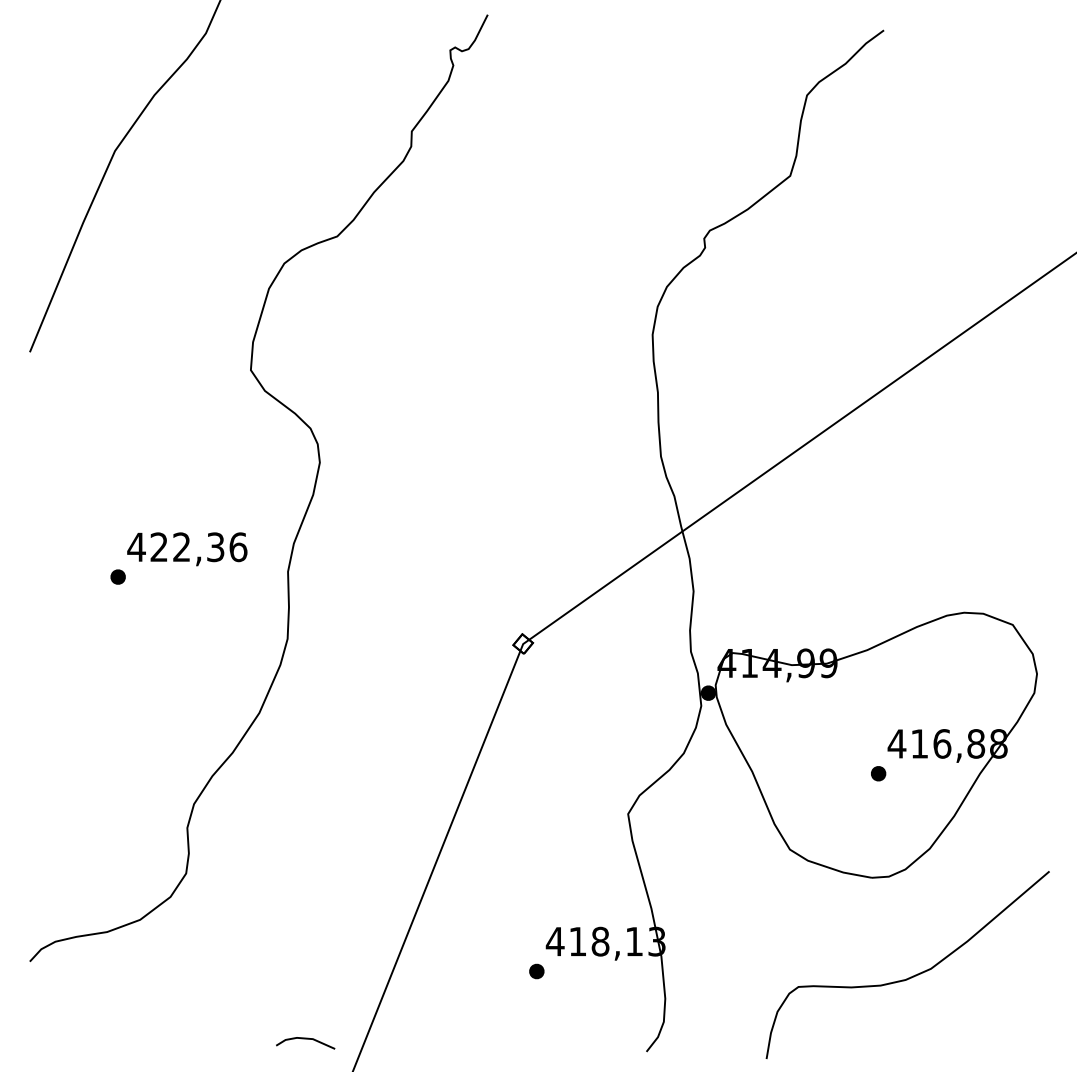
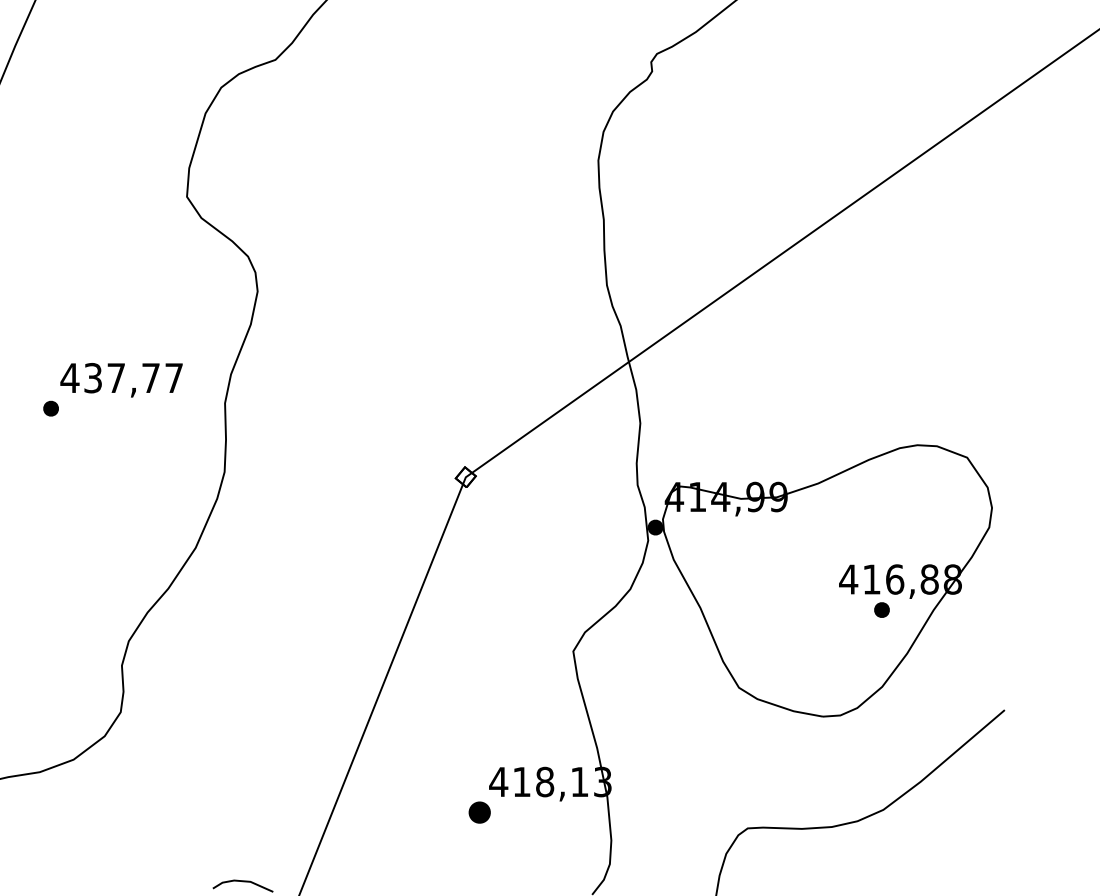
text: (198, 547) -> (133, 378), 422,36 -> 437,77
part: (878, 773) -> (881, 609), moved
part: (536, 971) -> (479, 812), size x1.4

